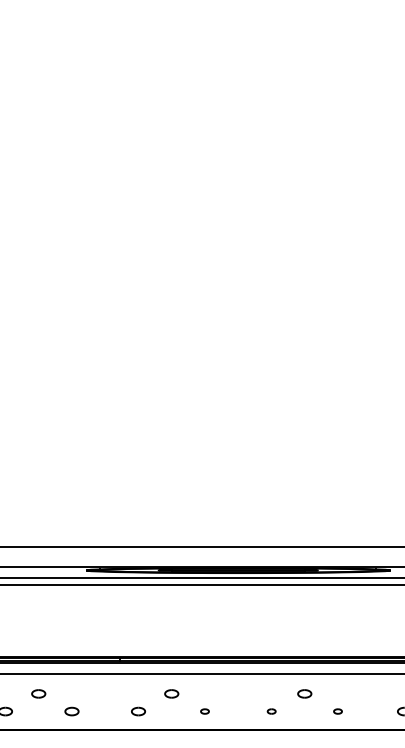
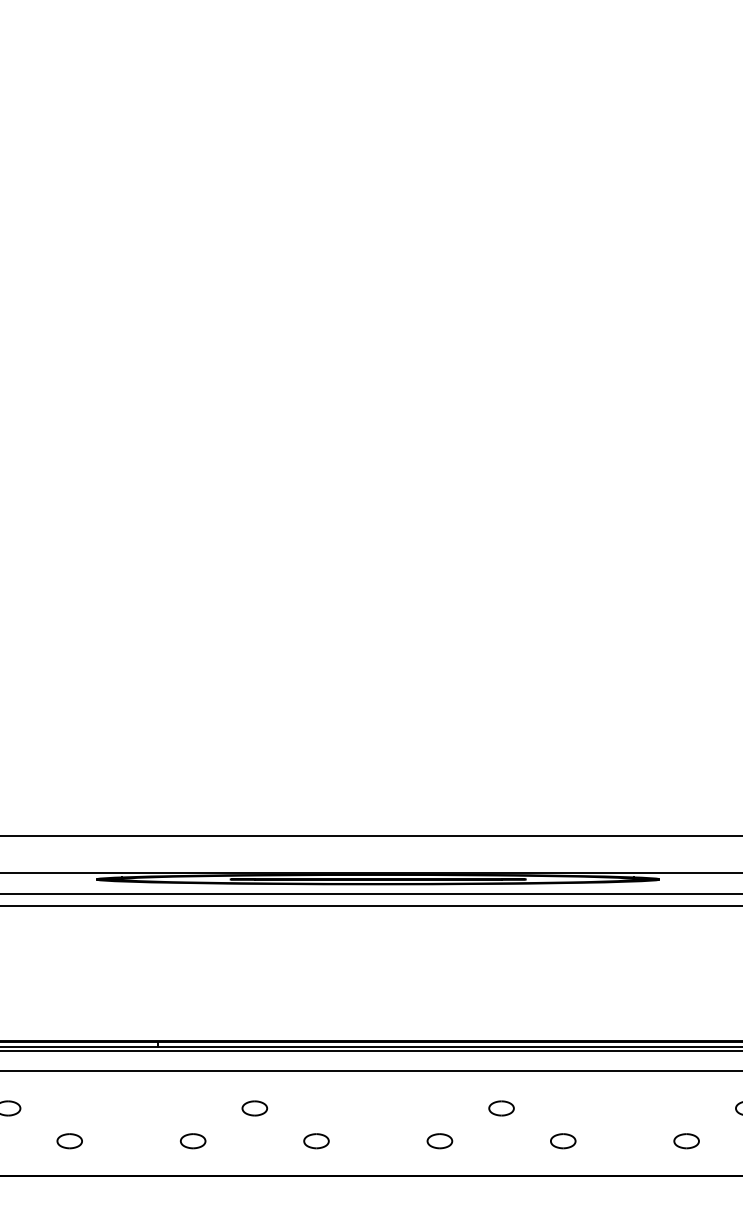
part: (204, 711) -> (315, 1141), size x1.67
part: (271, 711) -> (439, 1141), size x1.67
part: (337, 711) -> (562, 1141), size x1.67

